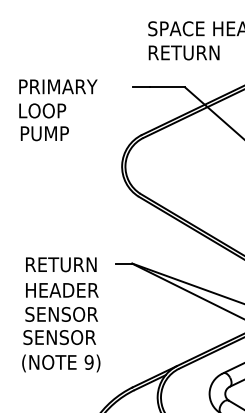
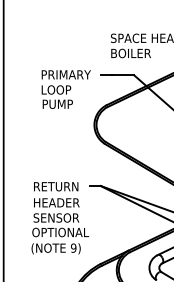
text: (184, 52) -> (133, 53), RETURN -> BOILER
text: (57, 110) -> (65, 89), moved
text: (68, 337) -> (60, 232), SENSOR -> OPTIONAL

